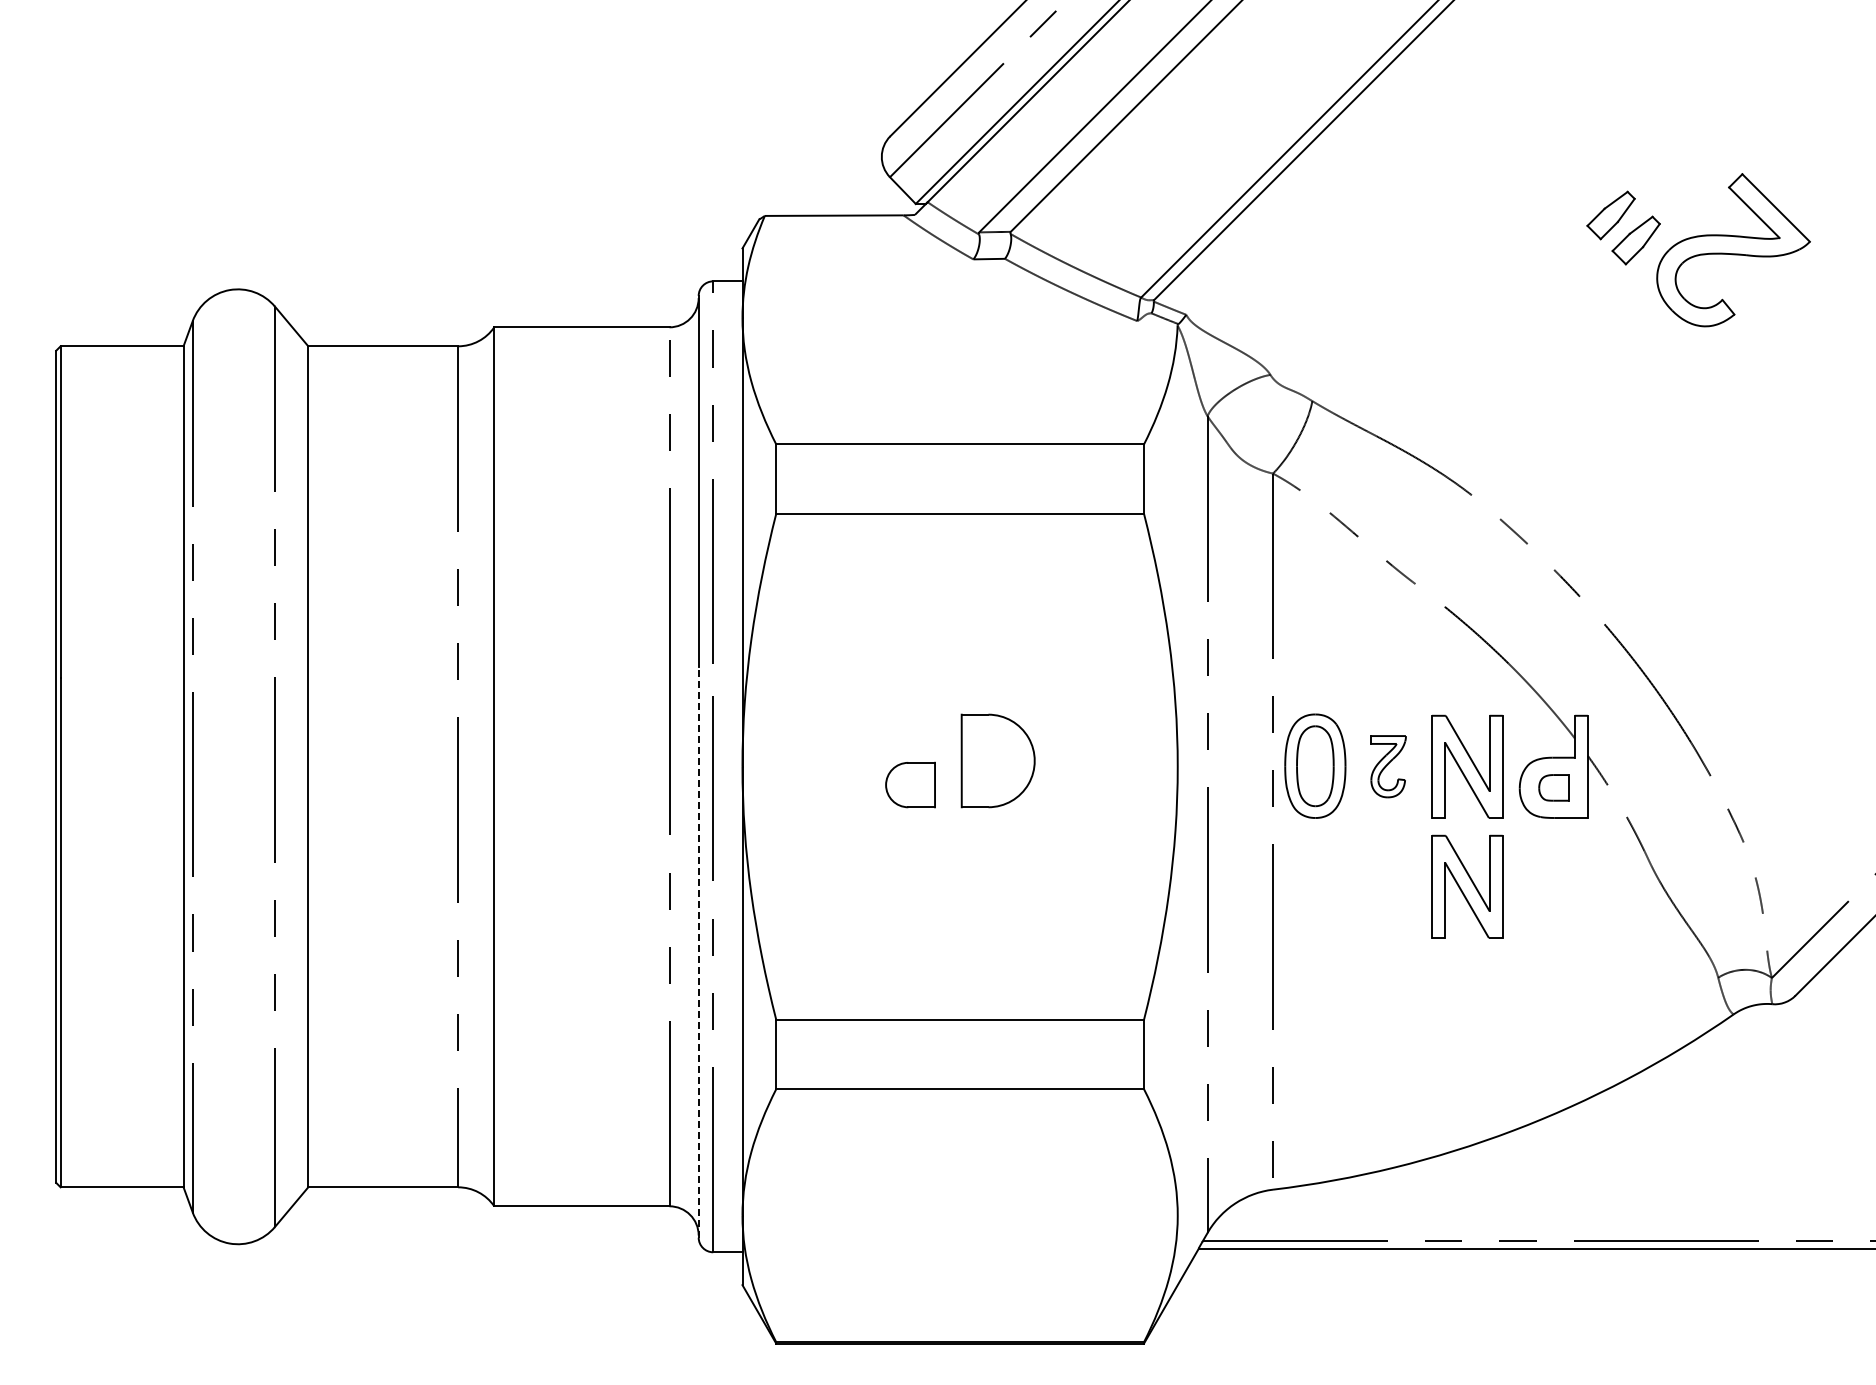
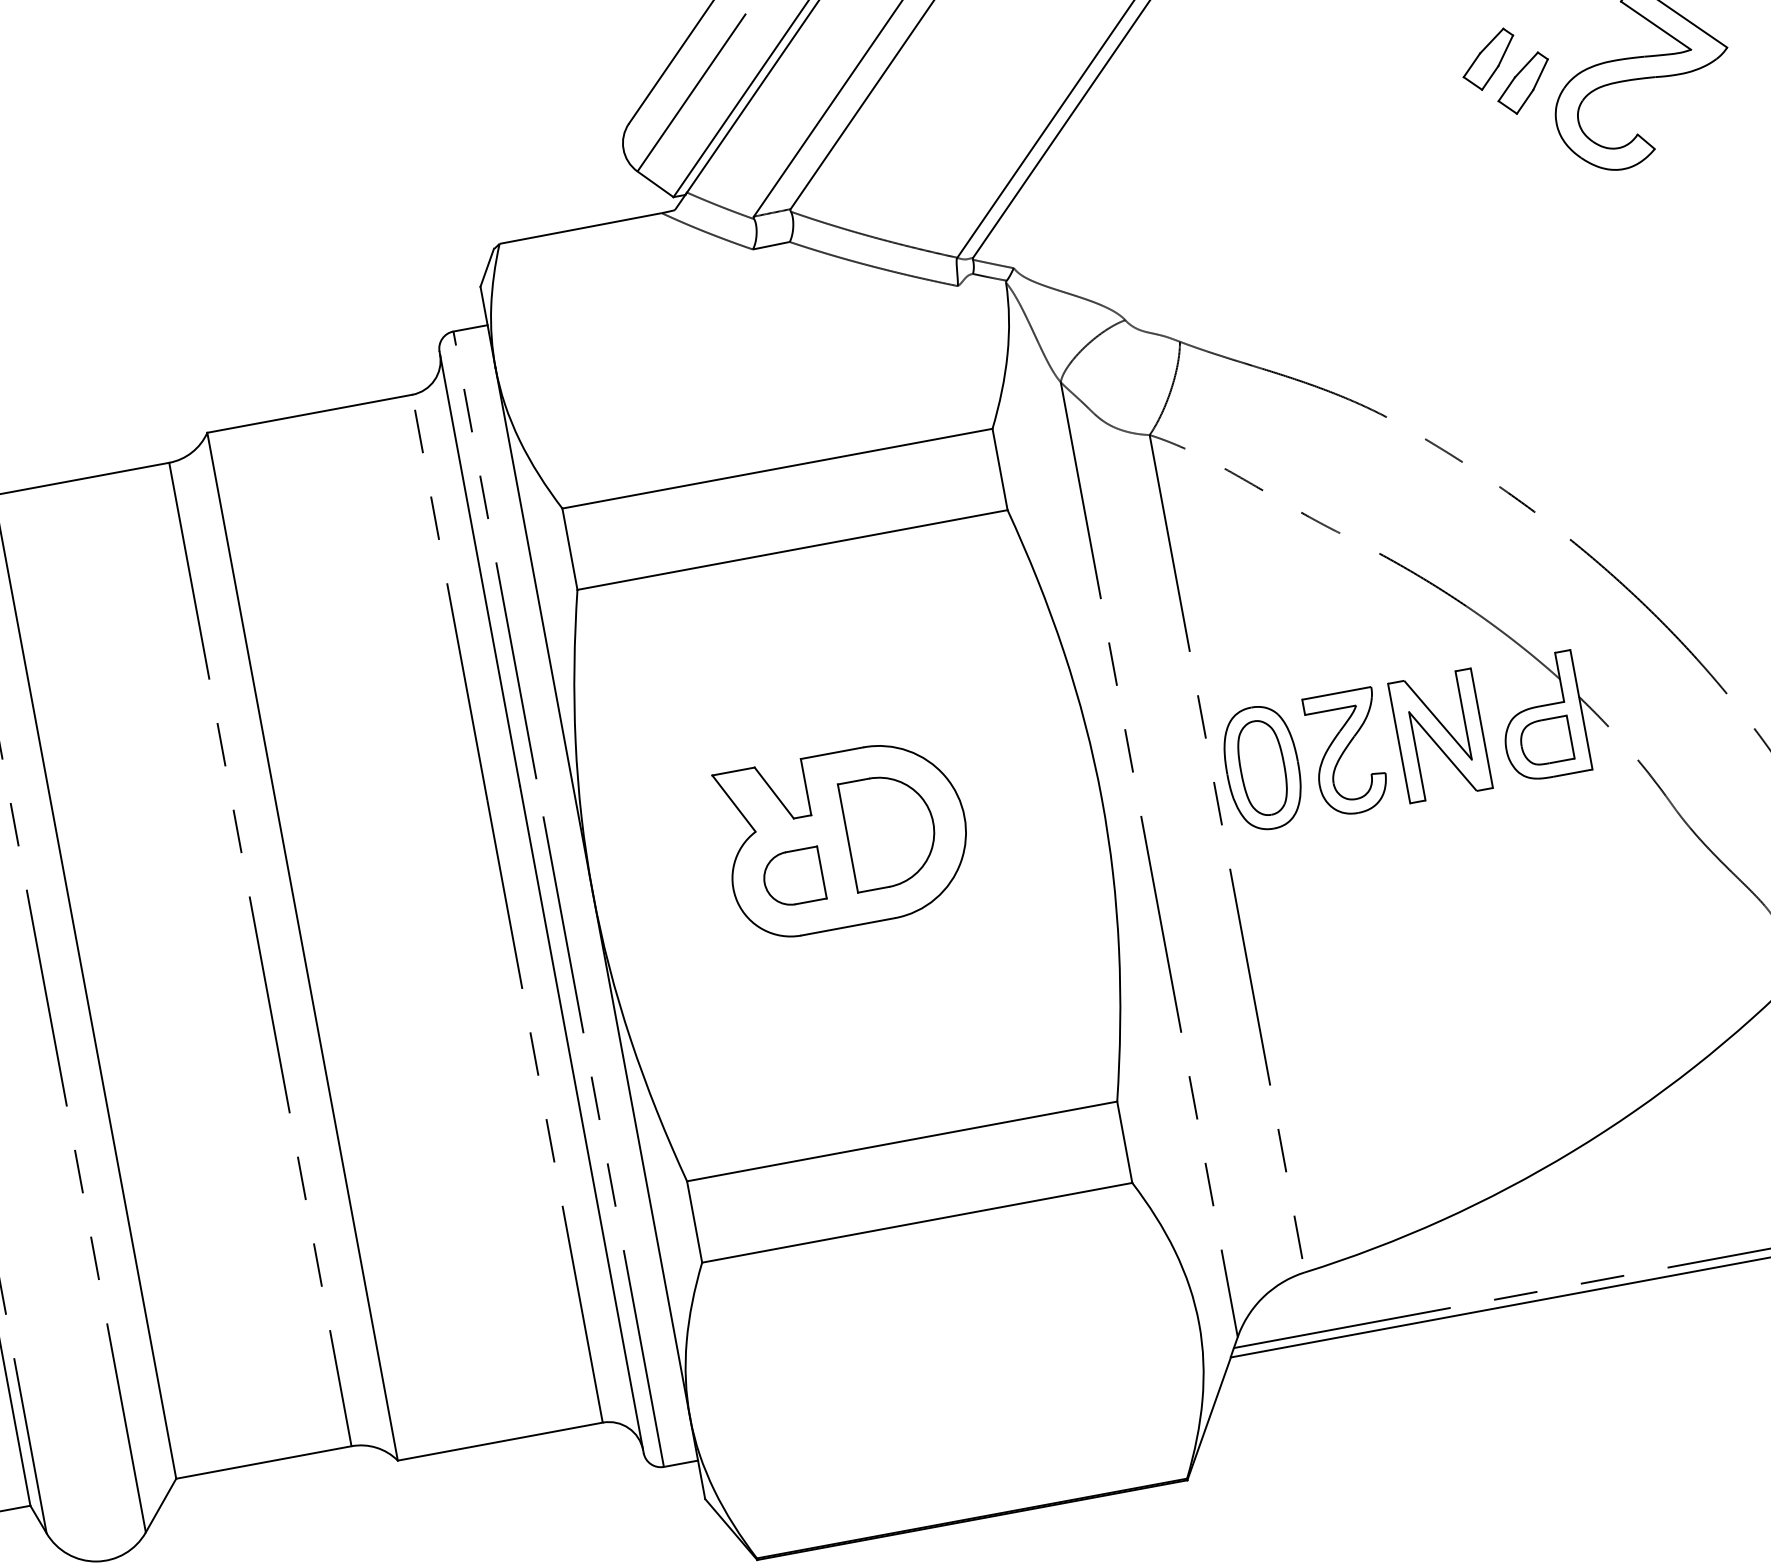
part: (960, 760) -> (846, 838), added
part: (1388, 766) -> (1348, 752), size x1.67
part: (1553, 787) -> (1545, 741), size x1.43
part: (1467, 886) -> (1466, 875), removed
line: (698, 951) -> (581, 1118), dashed -> solid

